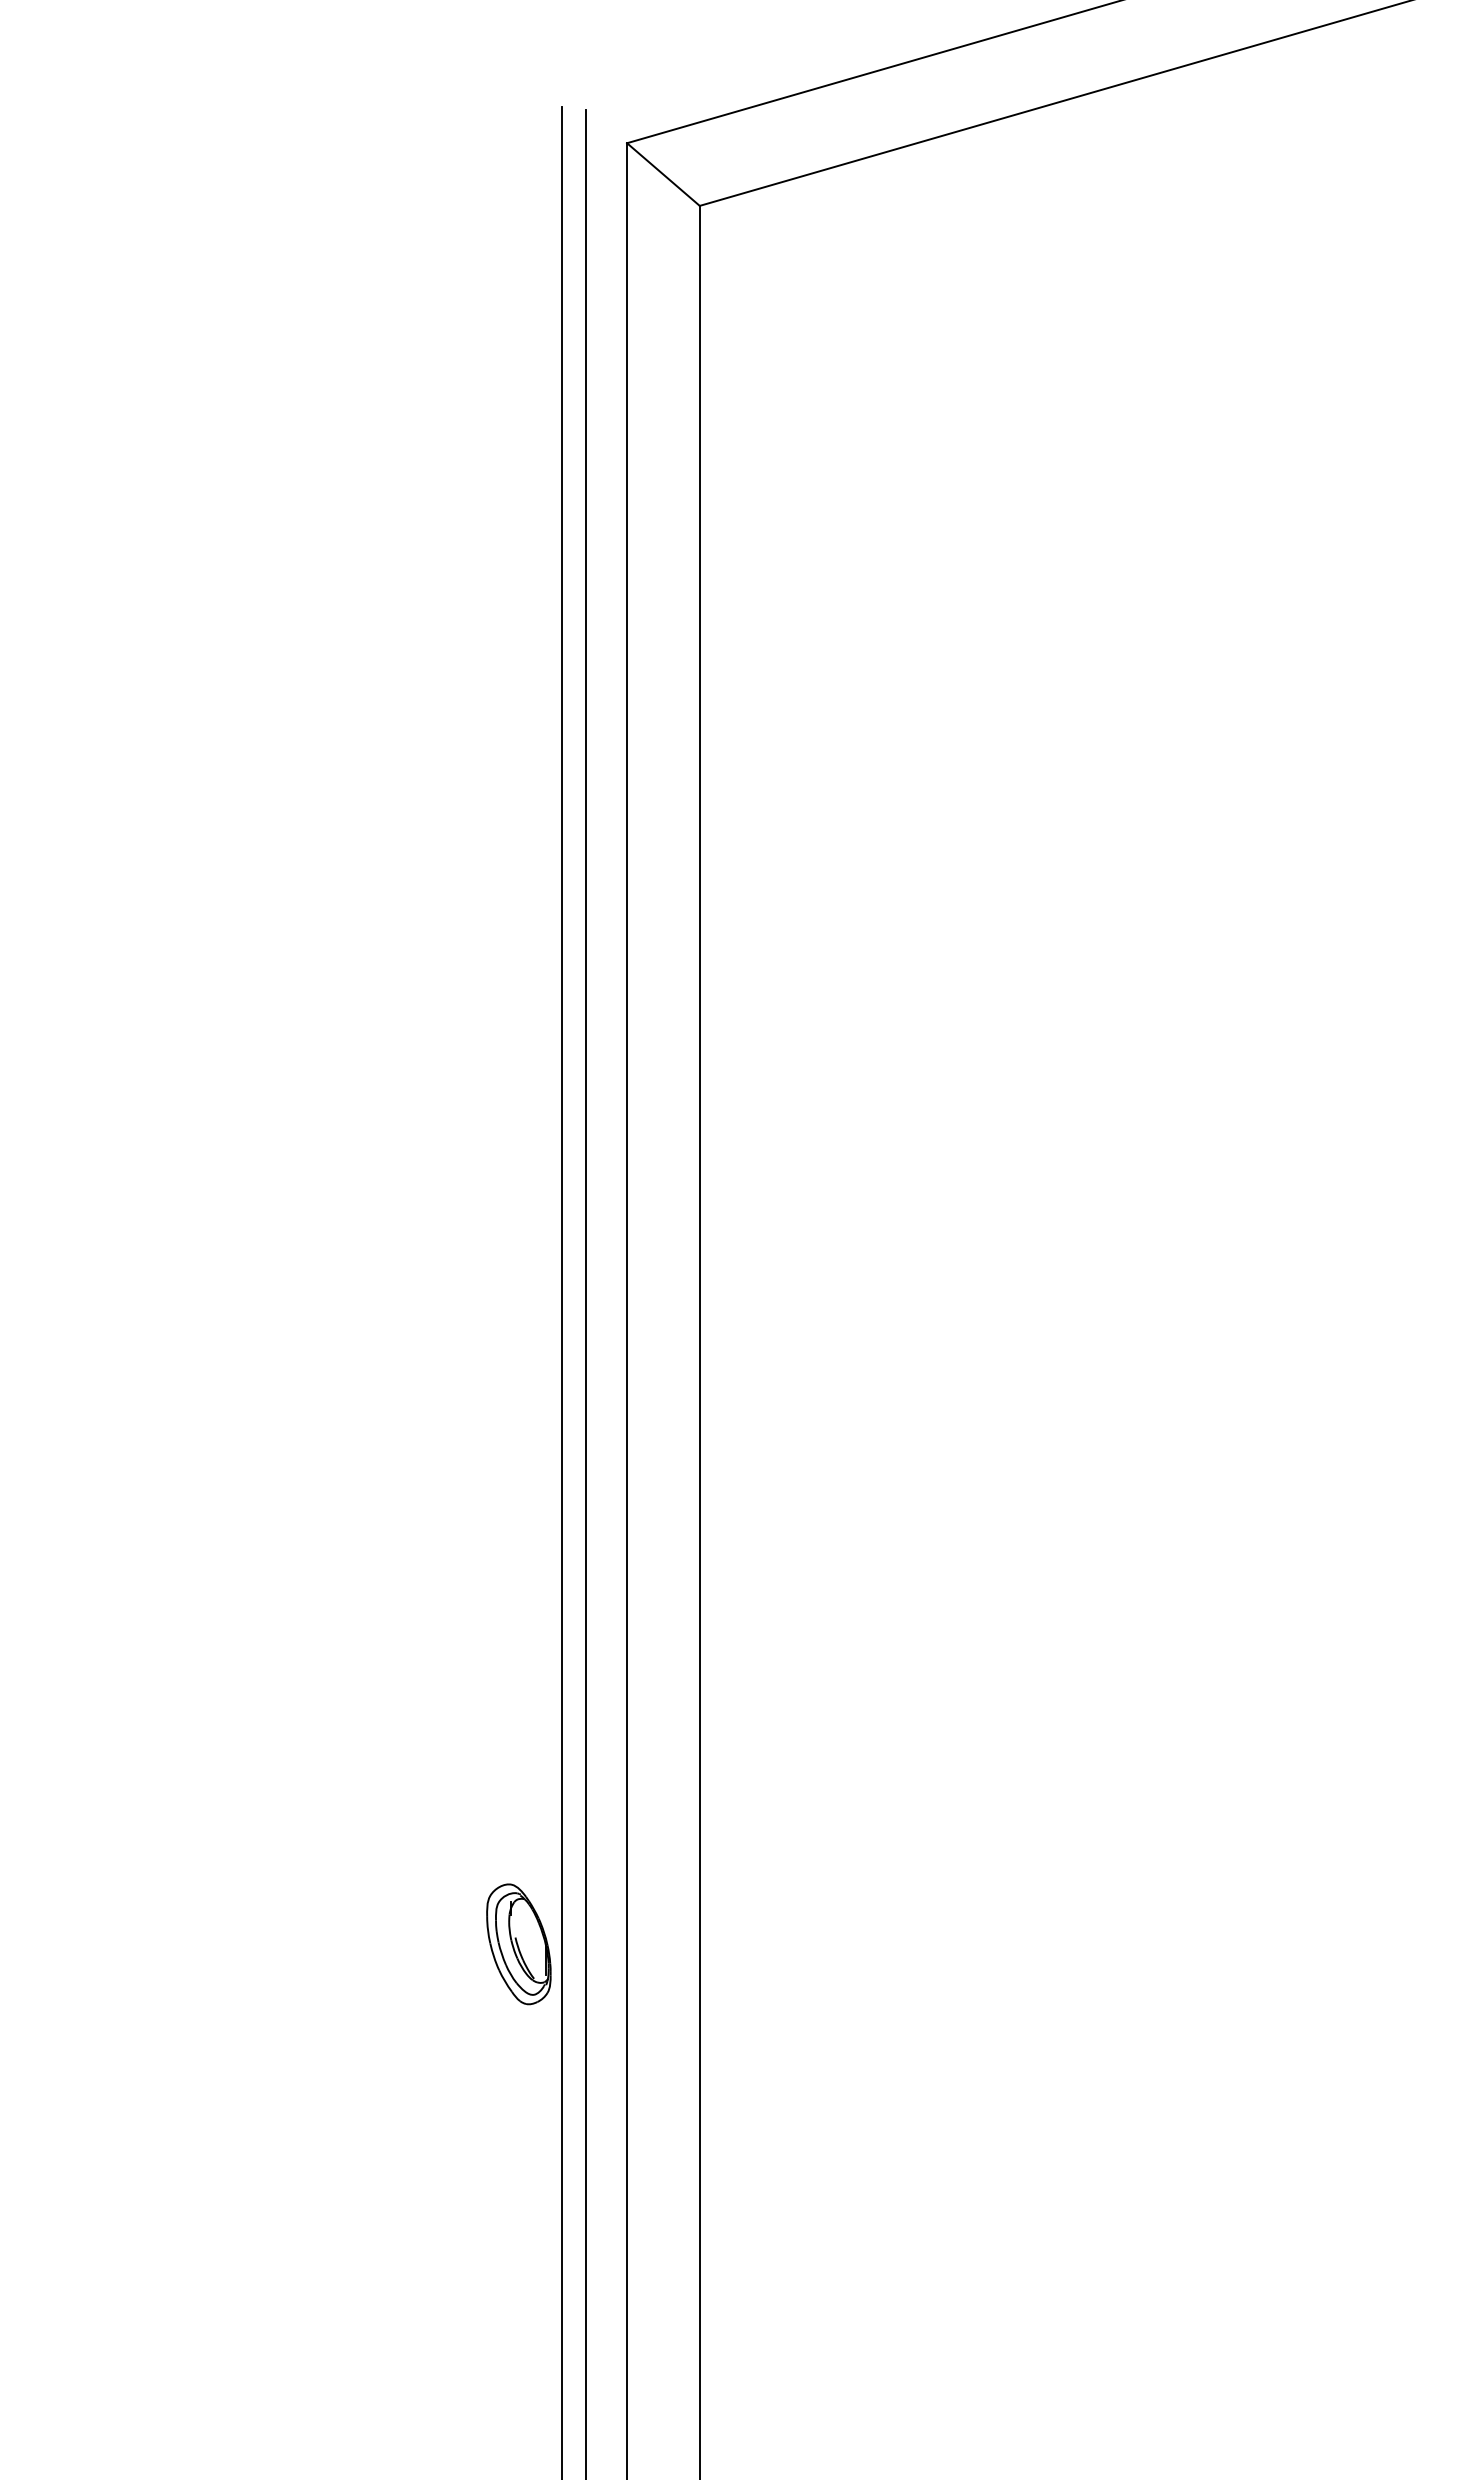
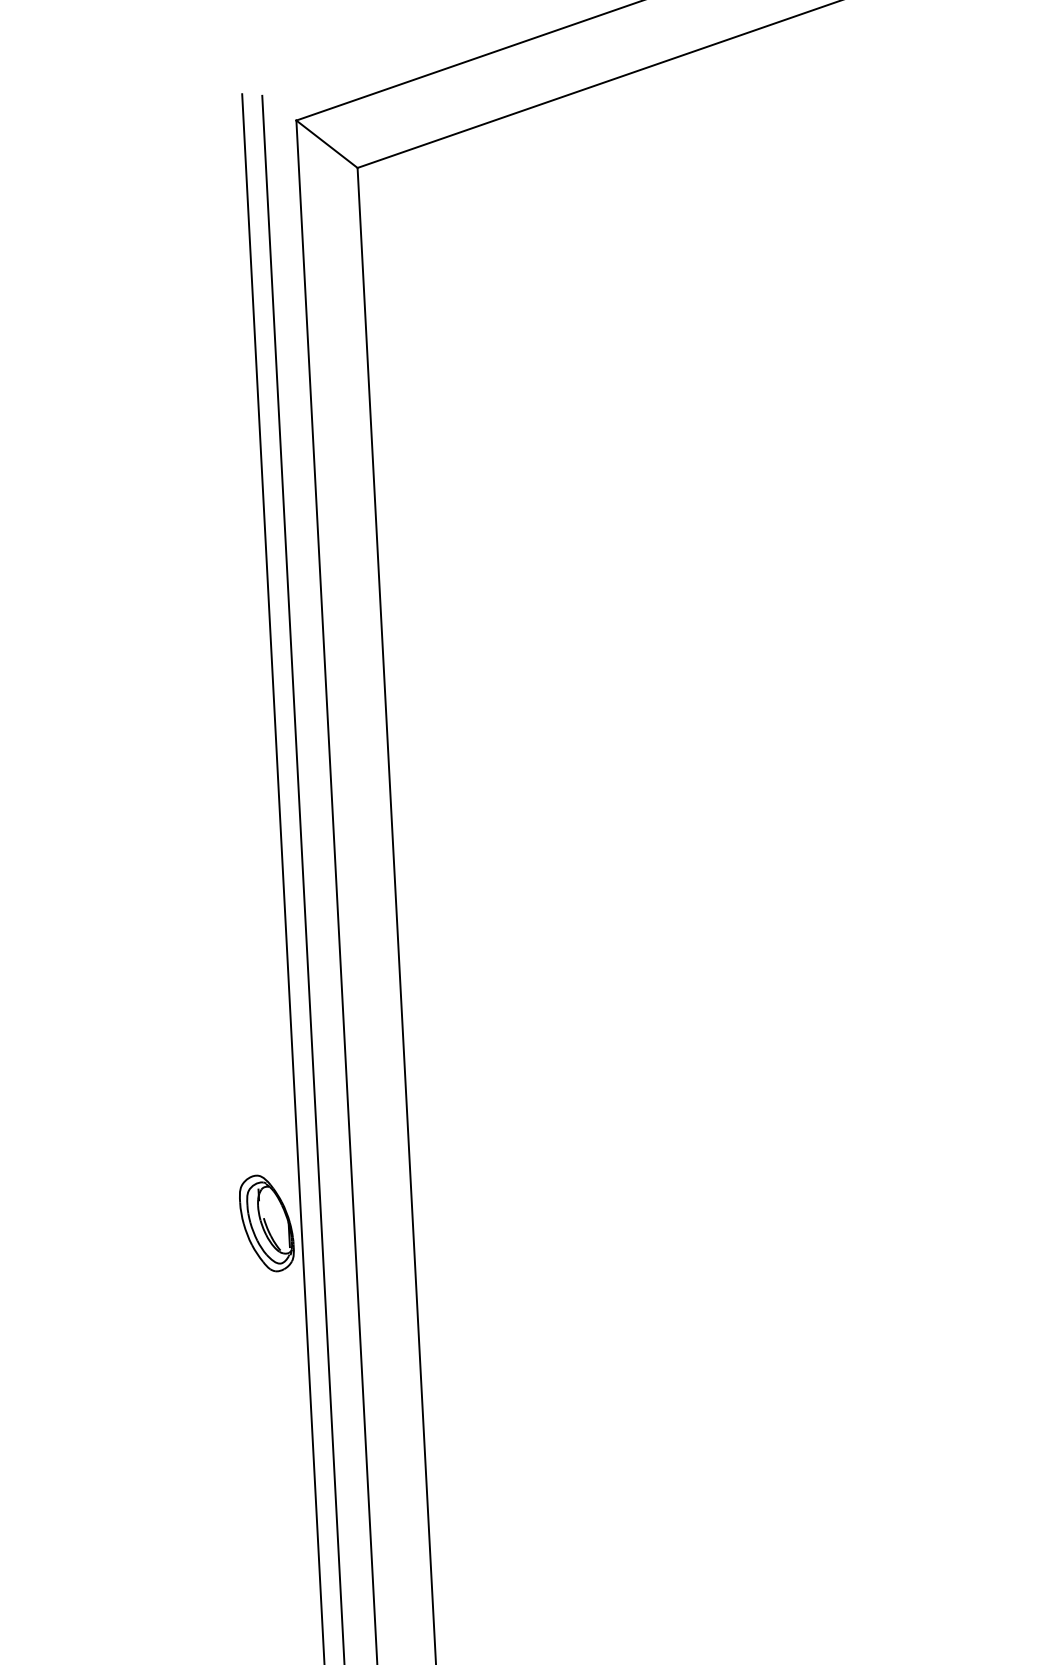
part: (518, 1944) -> (266, 1223), moved

